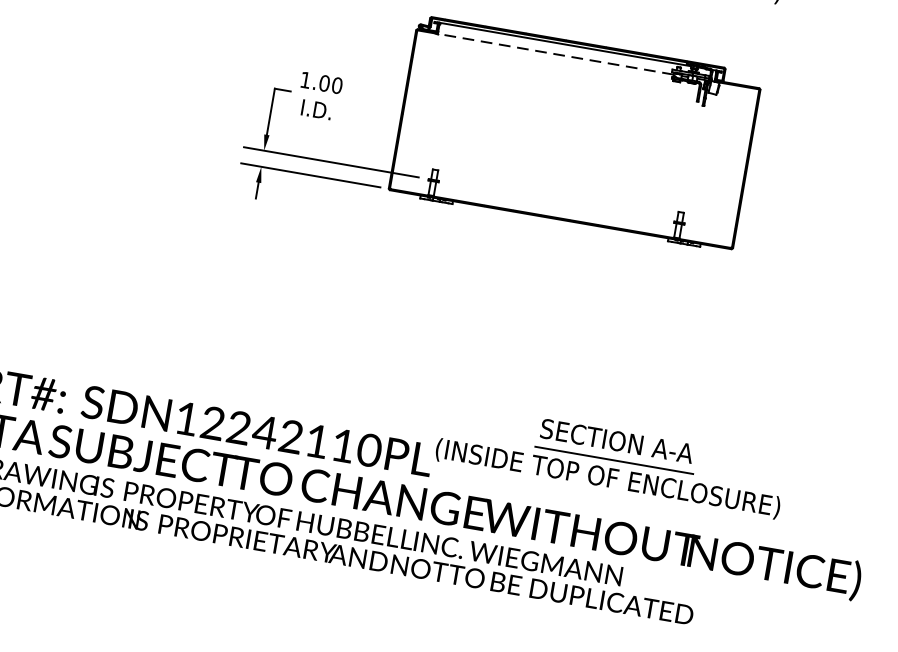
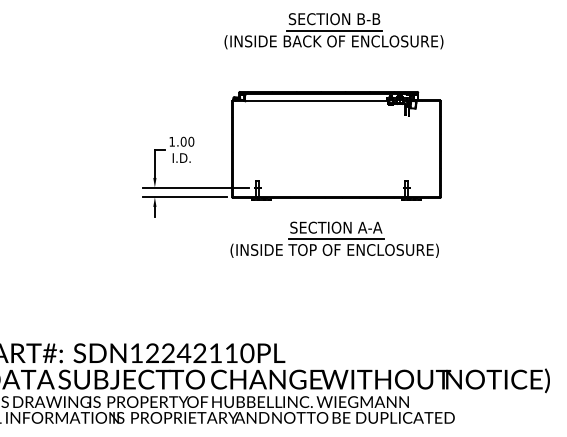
line: (555, 54) -> (316, 101), dashed -> solid
part: (610, 460) -> (334, 239), moved

